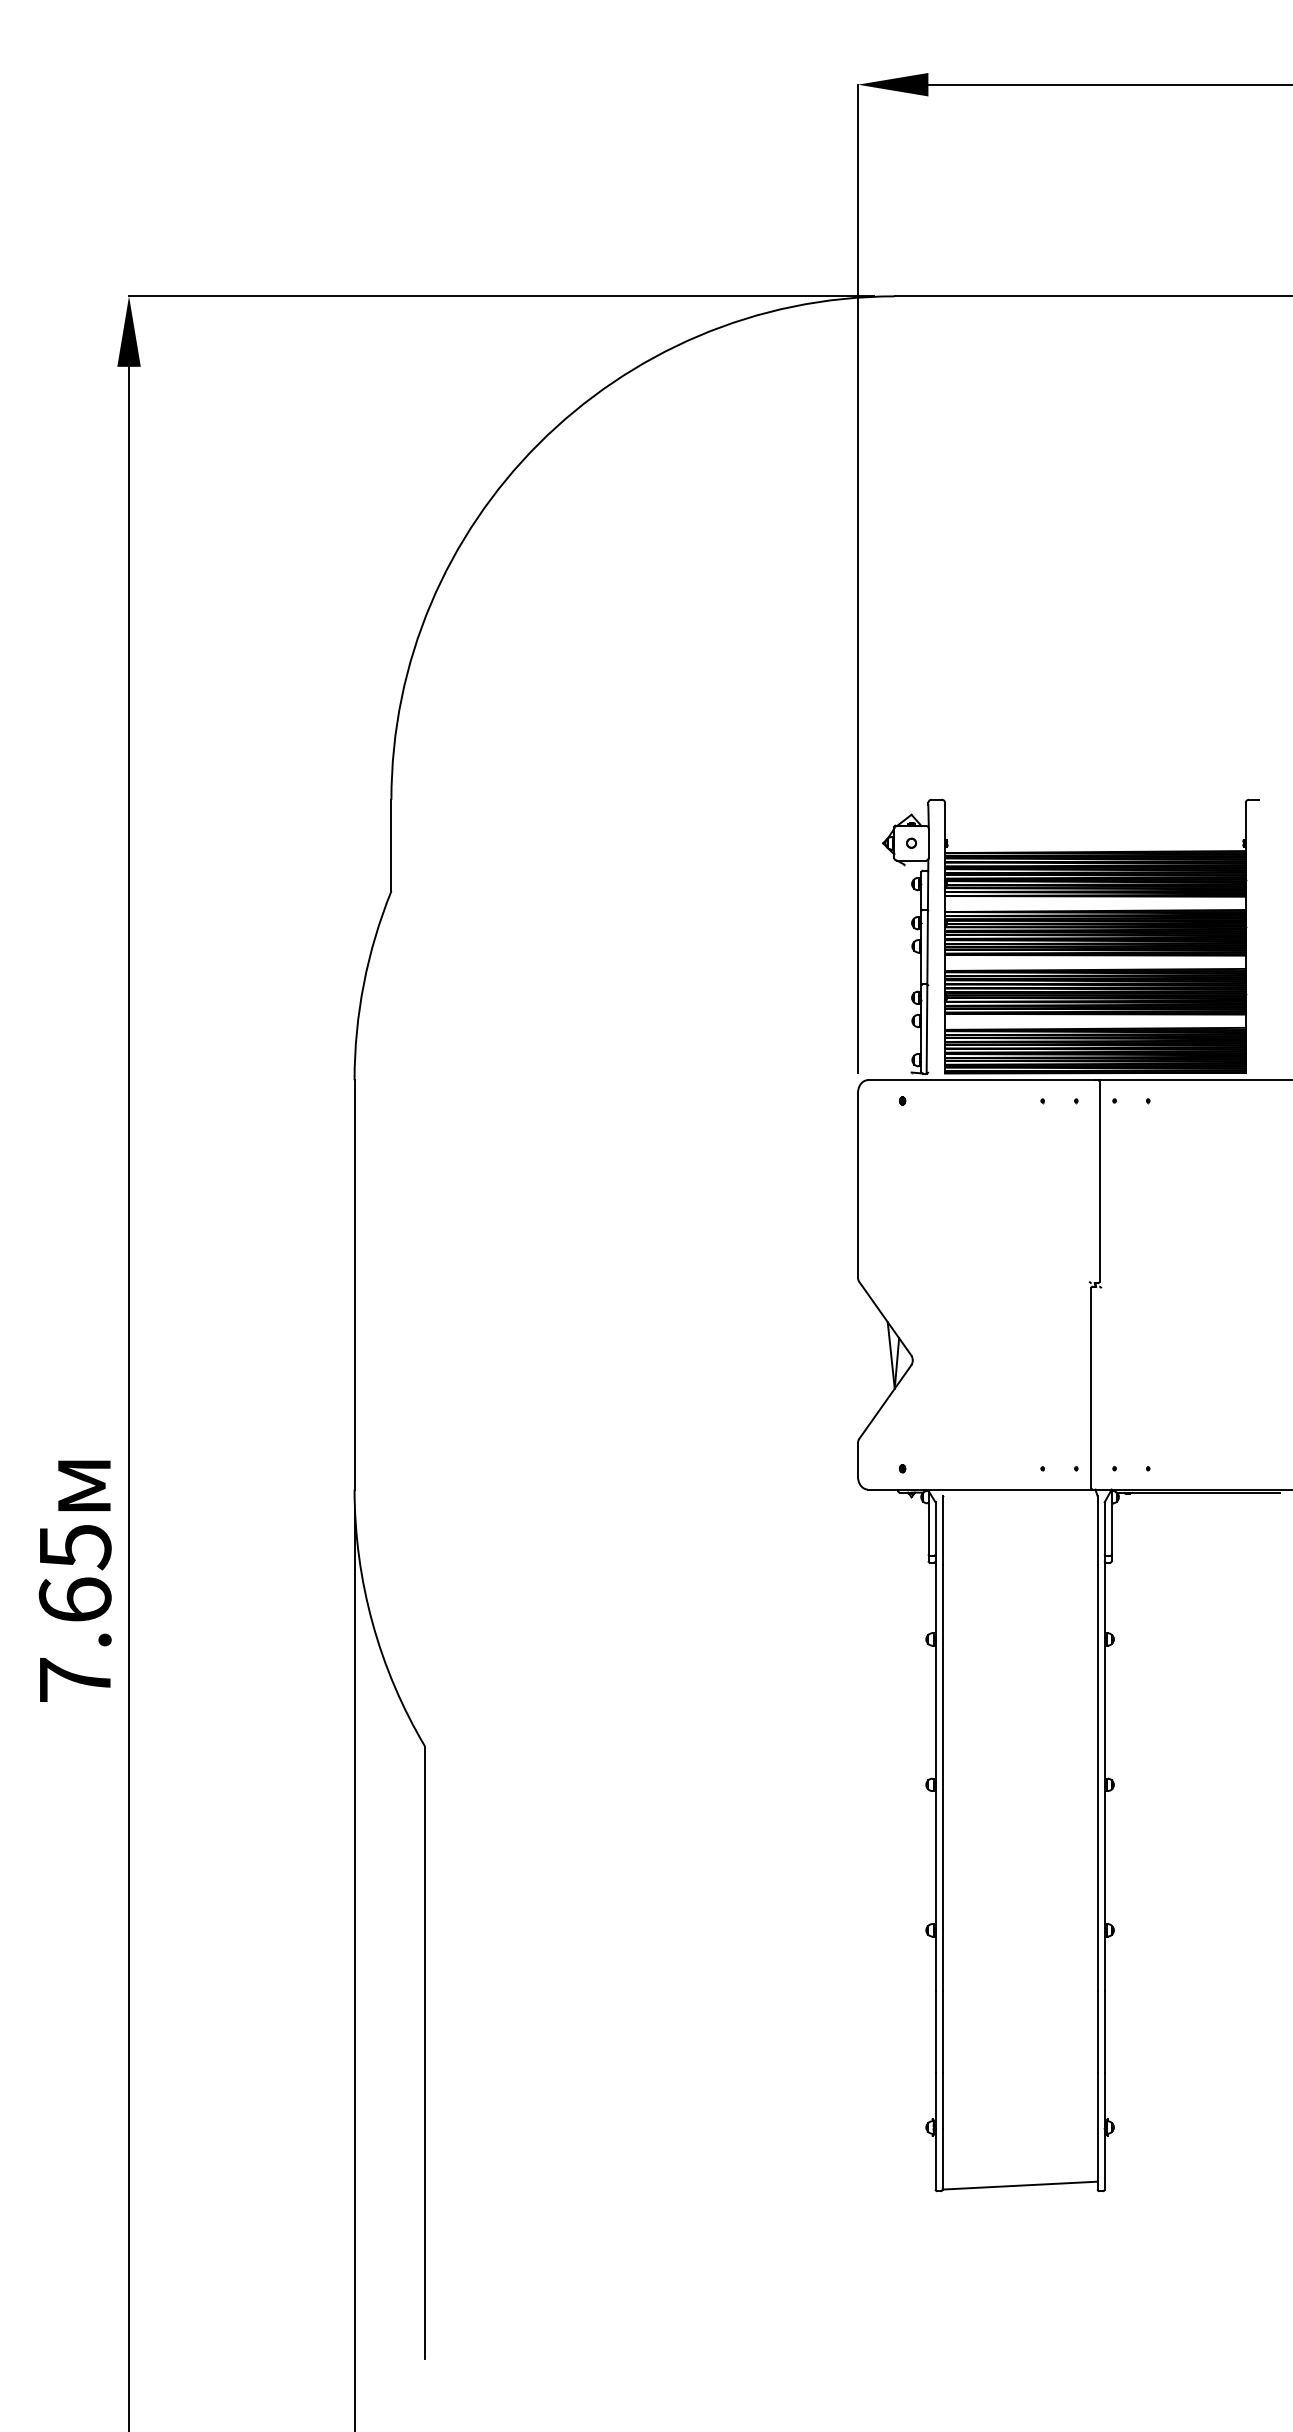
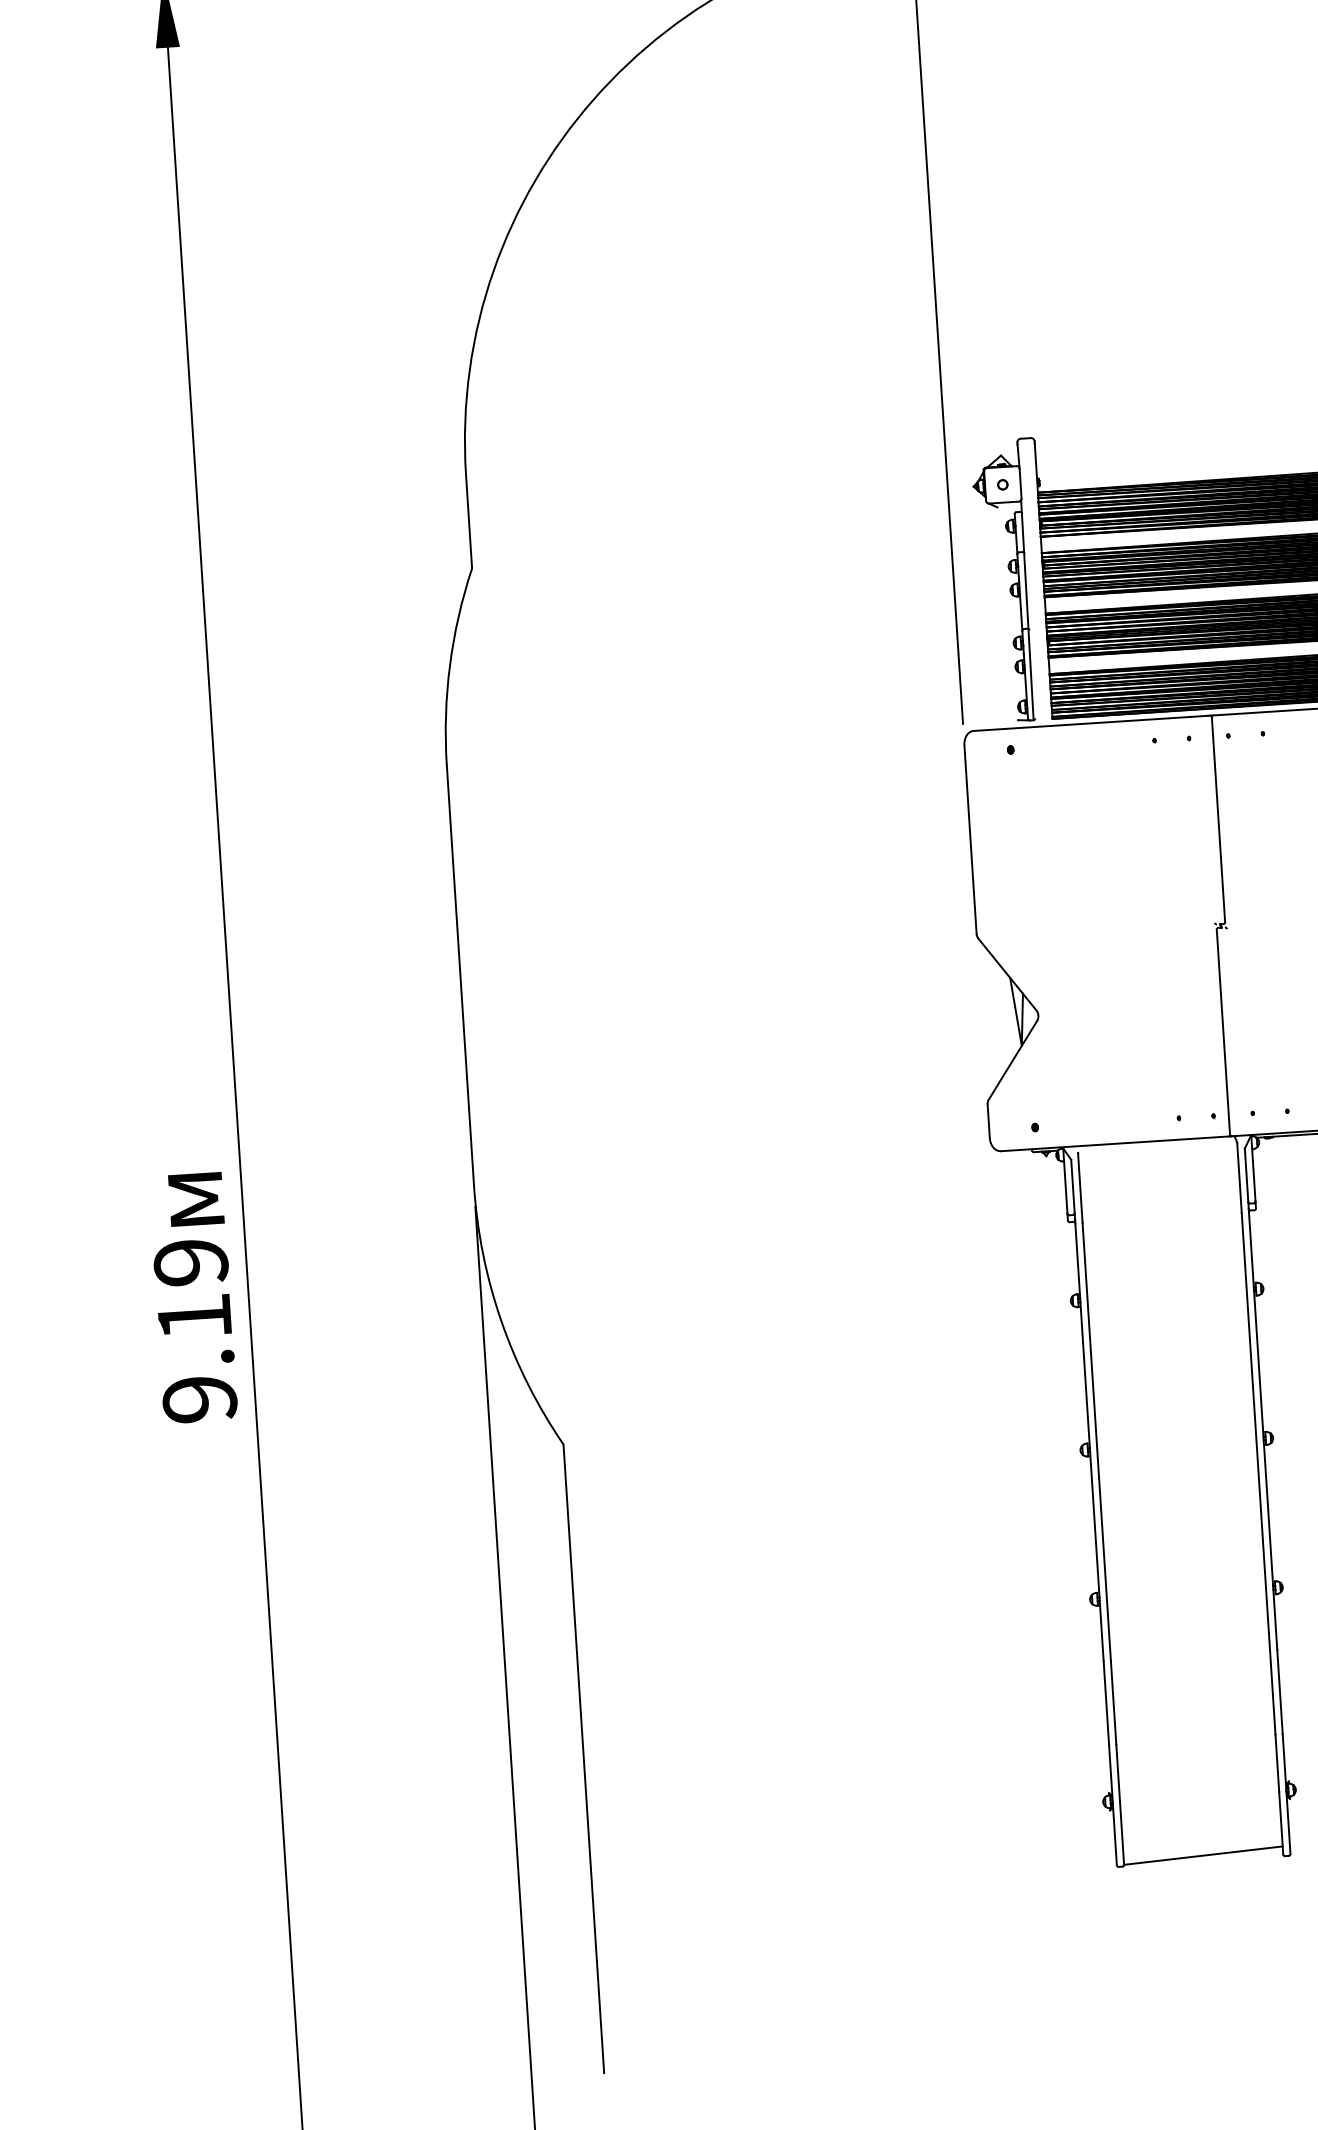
text: (74, 1613) -> (194, 1331), 7.65 -> 9.19

